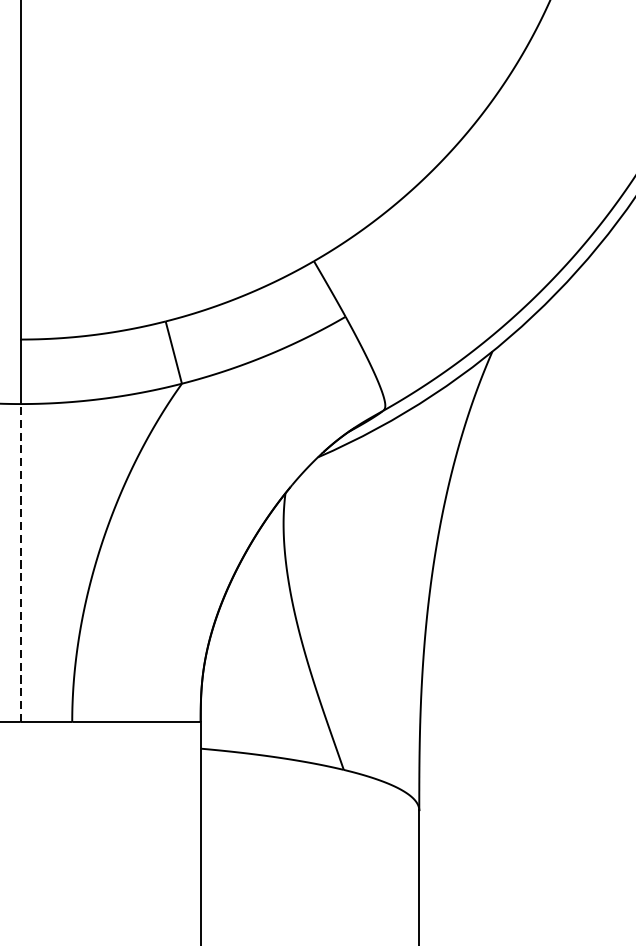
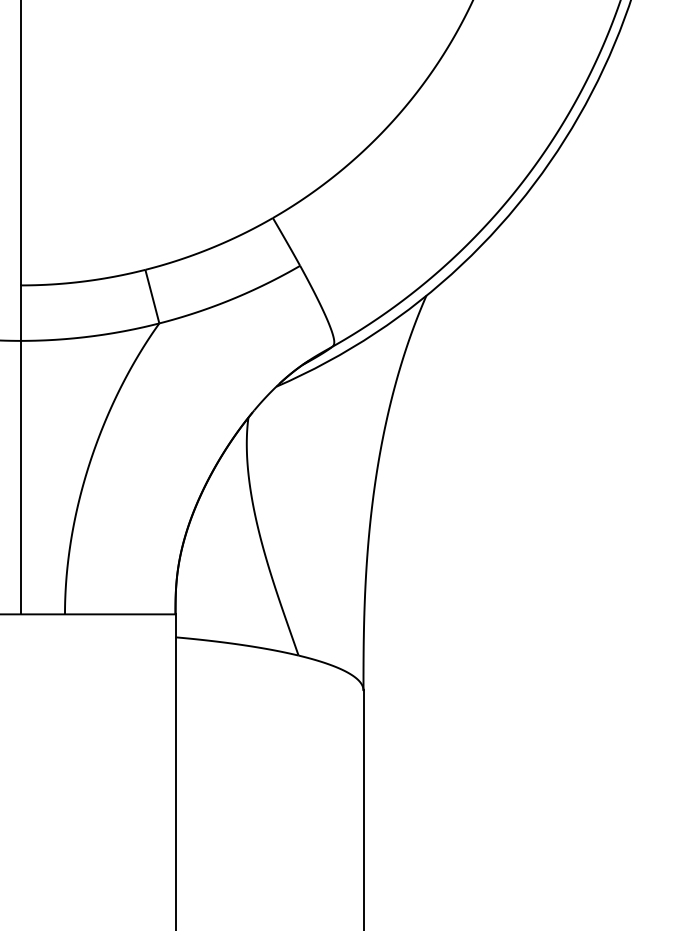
line: (20, 562) -> (20, 477), dashed -> solid

